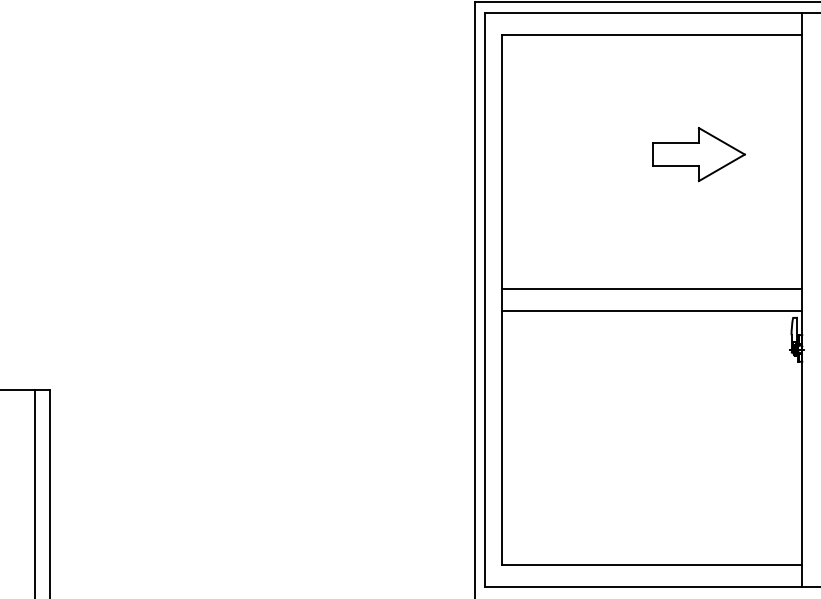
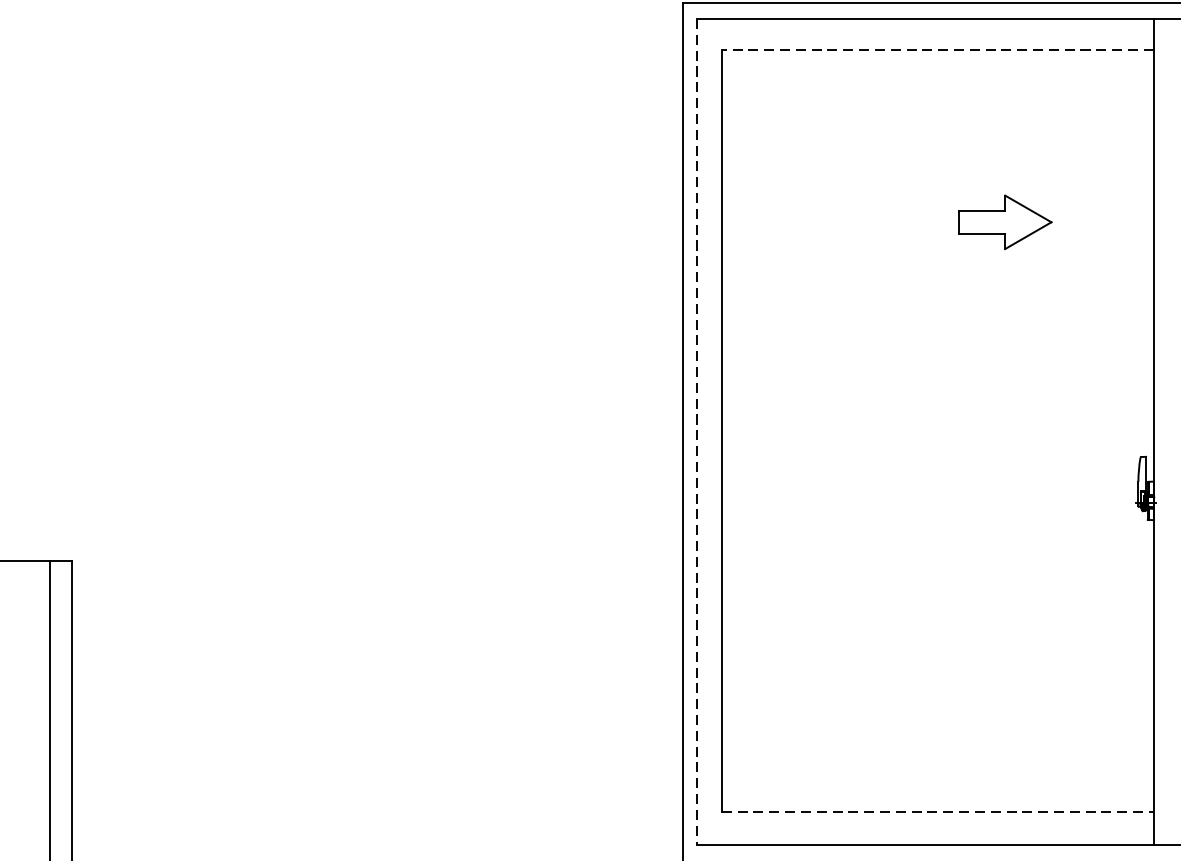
line: (651, 35) -> (937, 50), solid -> dashed
part: (698, 154) -> (1004, 222), size x0.7
line: (651, 288) -> (937, 414), removed
line: (484, 300) -> (696, 431), solid -> dashed
line: (651, 311) -> (937, 447), removed
line: (652, 564) -> (938, 811), solid -> dashed

